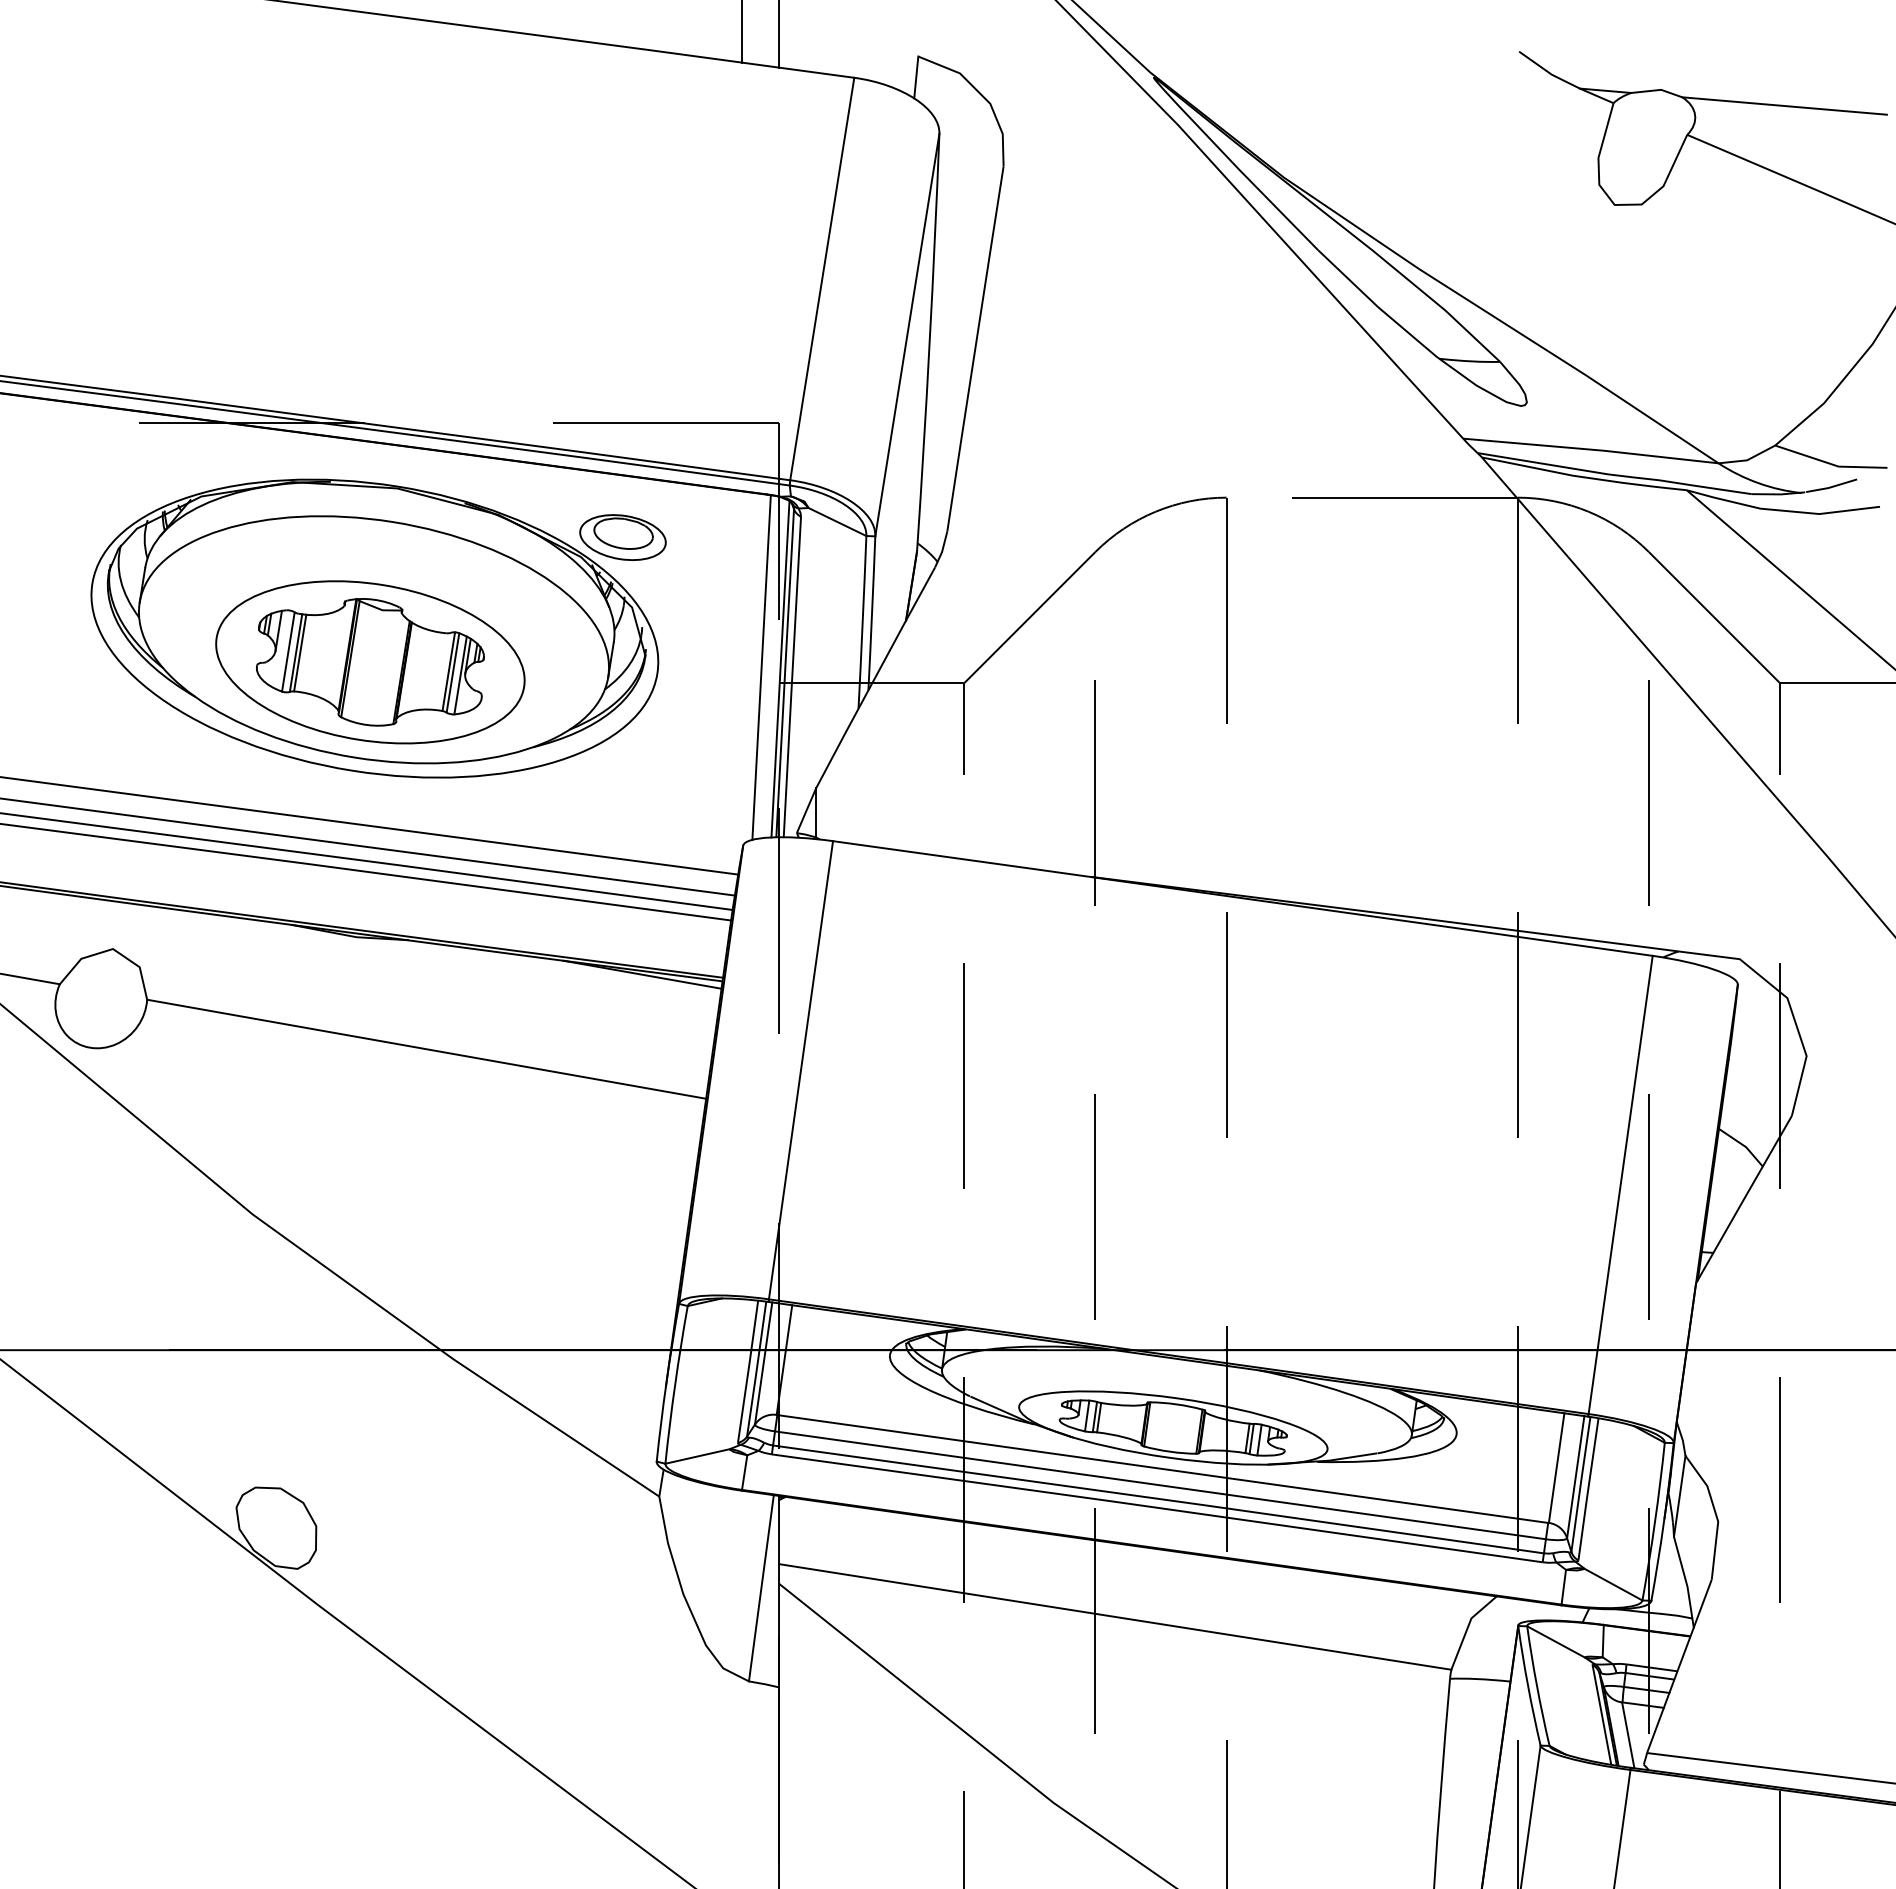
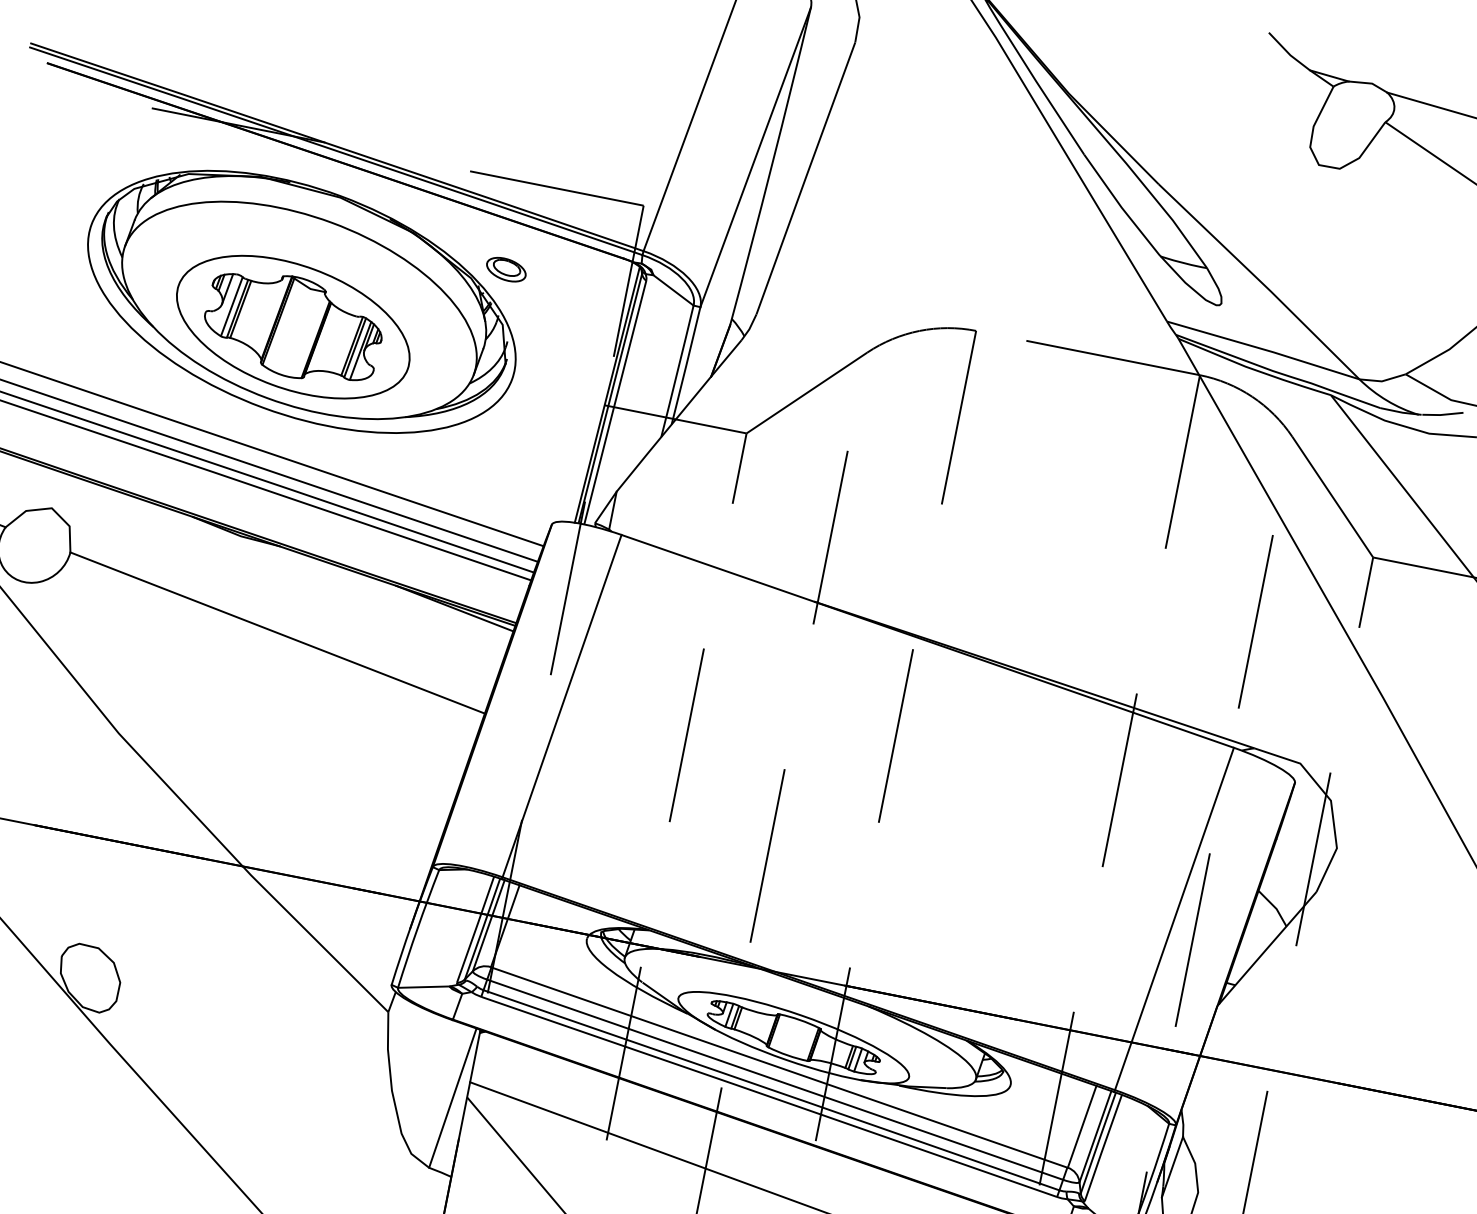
part: (622, 537) -> (505, 269), size x0.6
line: (761, 667) -> (593, 390), removed

